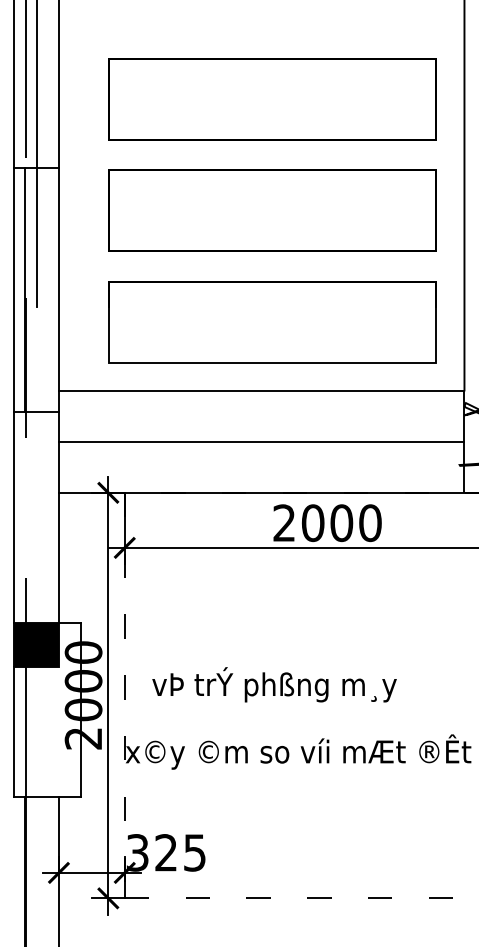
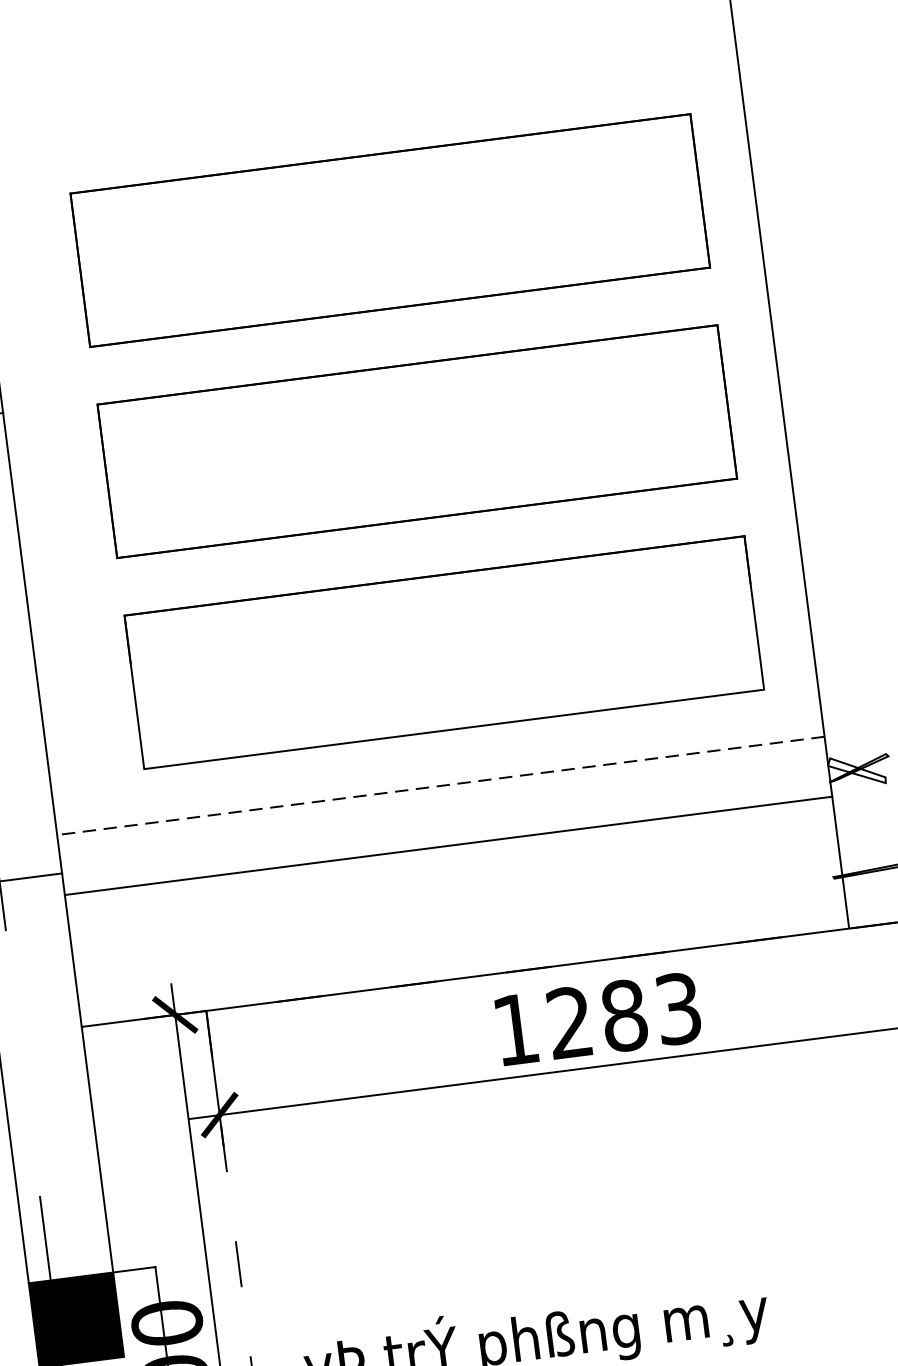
line: (261, 391) -> (440, 786), solid -> dashed
line: (261, 442) -> (448, 846), moved
text: (327, 523) -> (597, 1019), 2000 -> 1283

